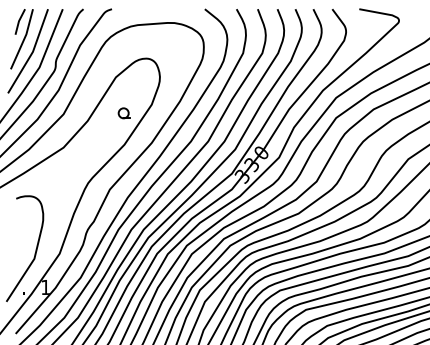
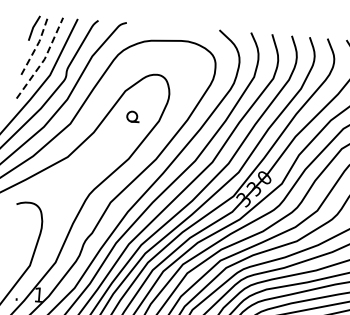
line: (24, 38) -> (37, 45), solid -> dashed
line: (32, 52) -> (44, 59), solid -> dashed
part: (123, 113) -> (132, 116), moved

